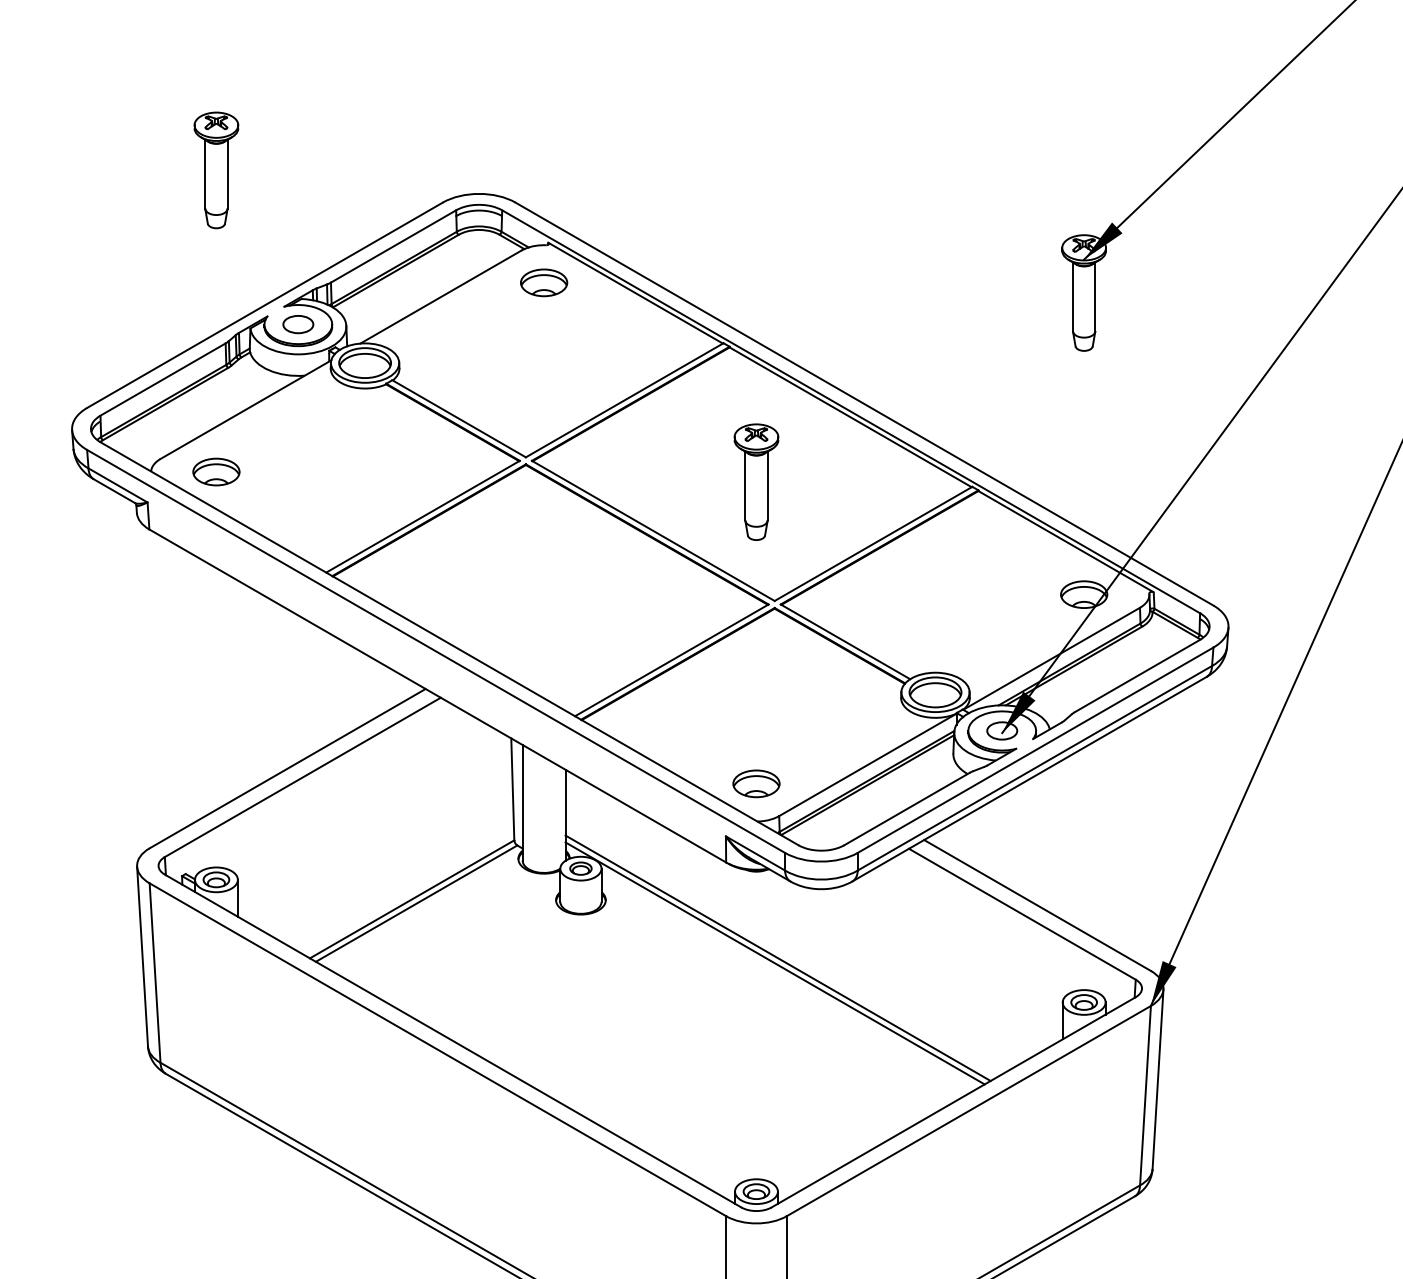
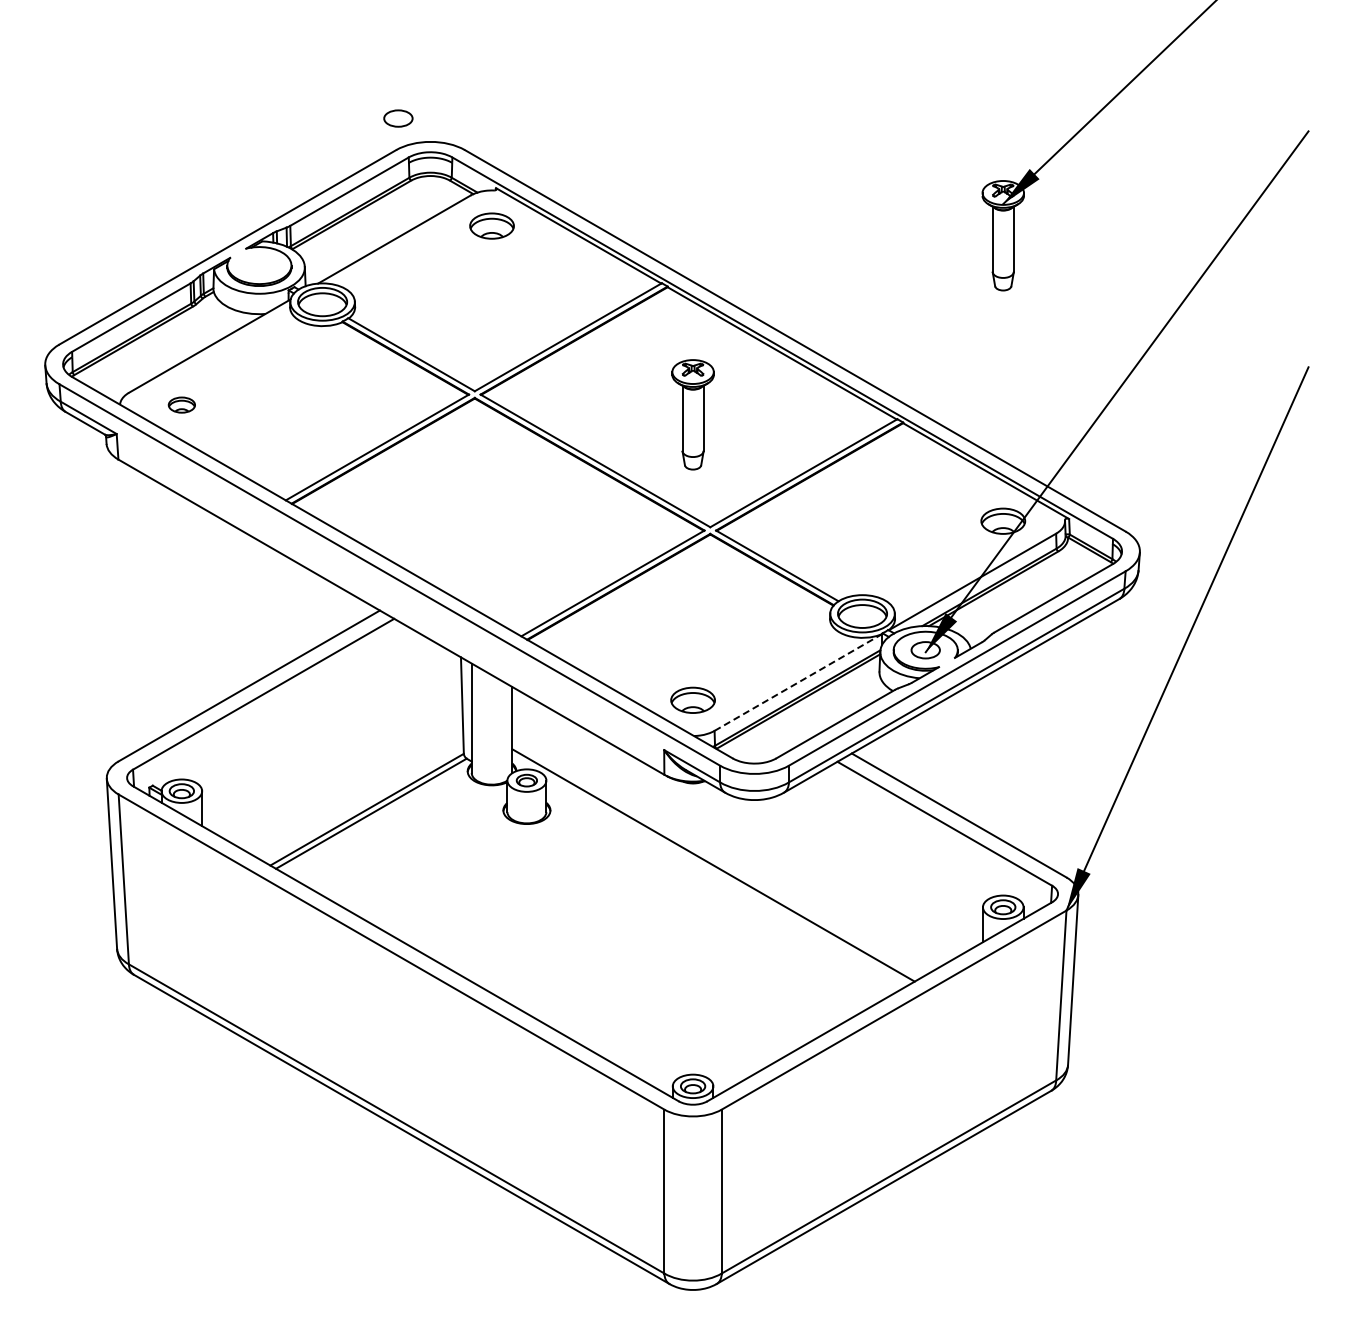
part: (216, 170) -> (181, 119), removed
part: (298, 324) -> (398, 118), moved
part: (216, 471) -> (181, 404), size x0.6
line: (867, 765) -> (798, 682), solid -> dashed
line: (774, 962) -> (710, 869), removed

